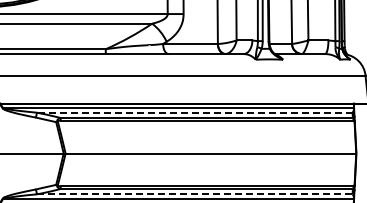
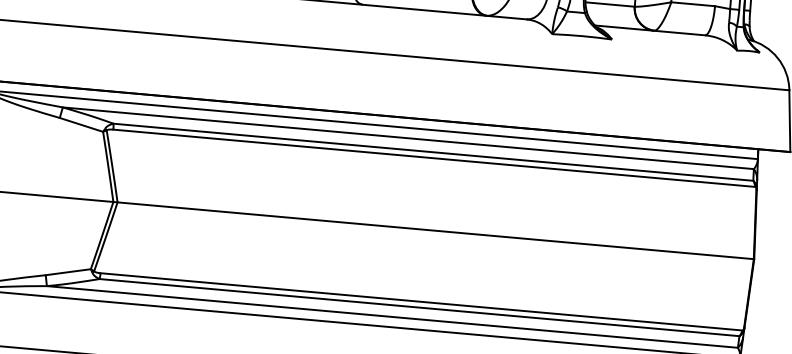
line: (194, 112) -> (407, 137), dashed -> solid
line: (194, 194) -> (391, 317), dashed -> solid

